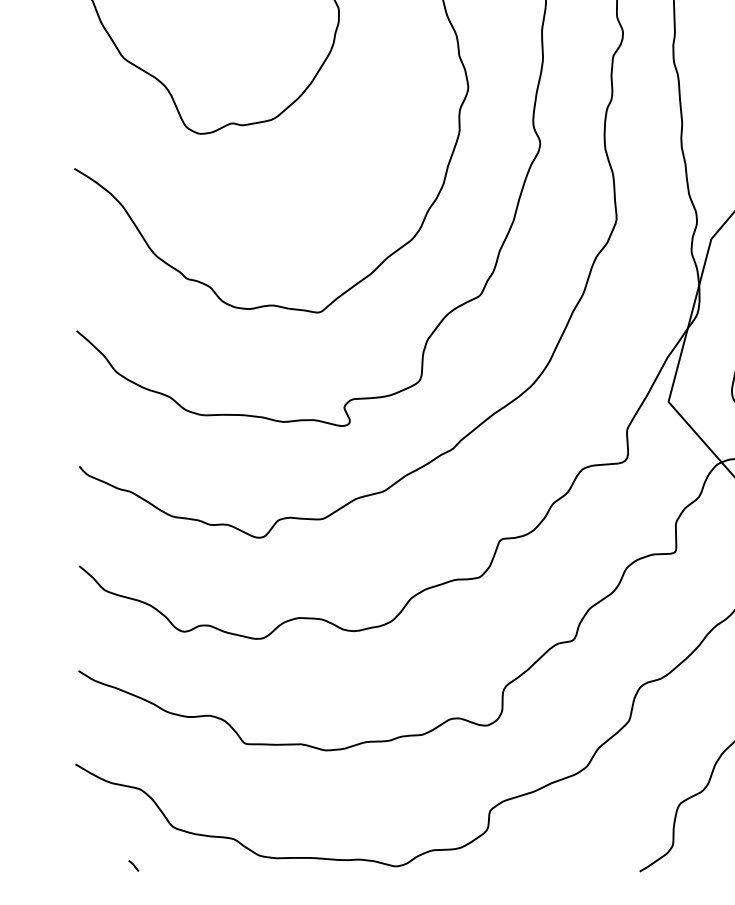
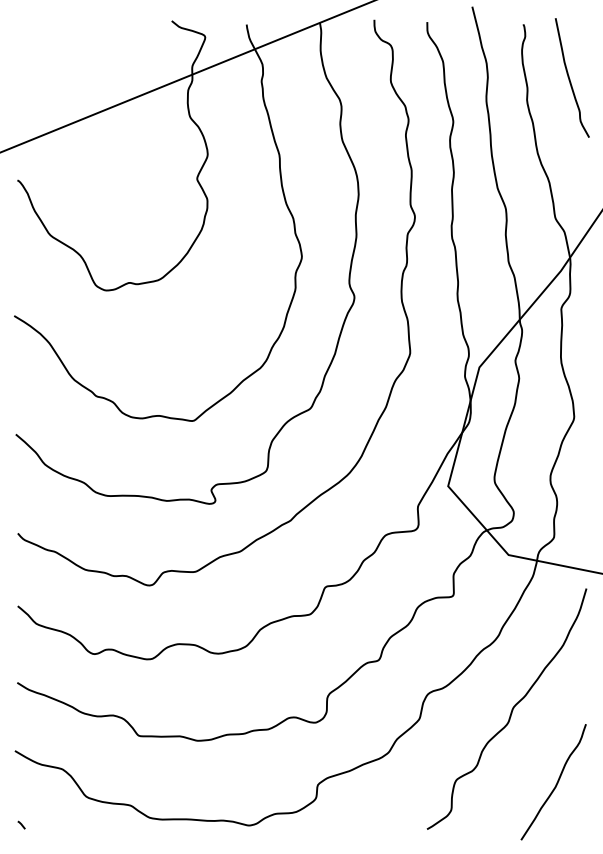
line: (133, 864) -> (21, 824), moved

